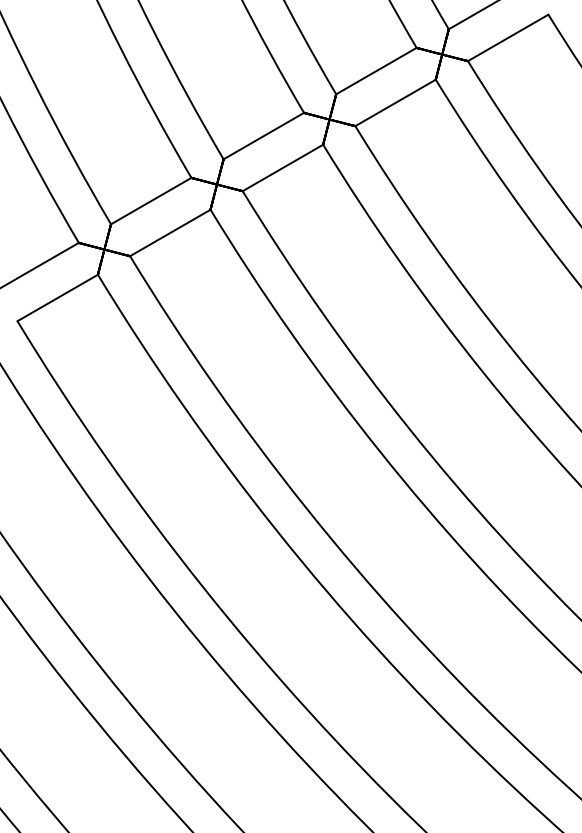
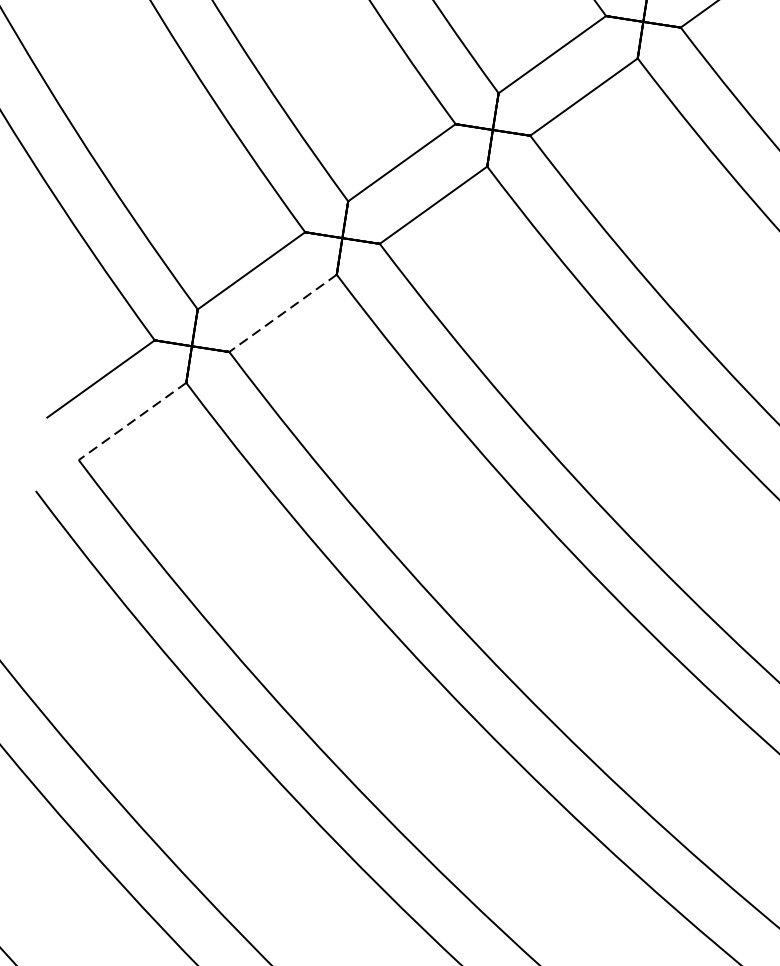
line: (169, 233) -> (281, 314), solid -> dashed
line: (57, 298) -> (132, 422), solid -> dashed

